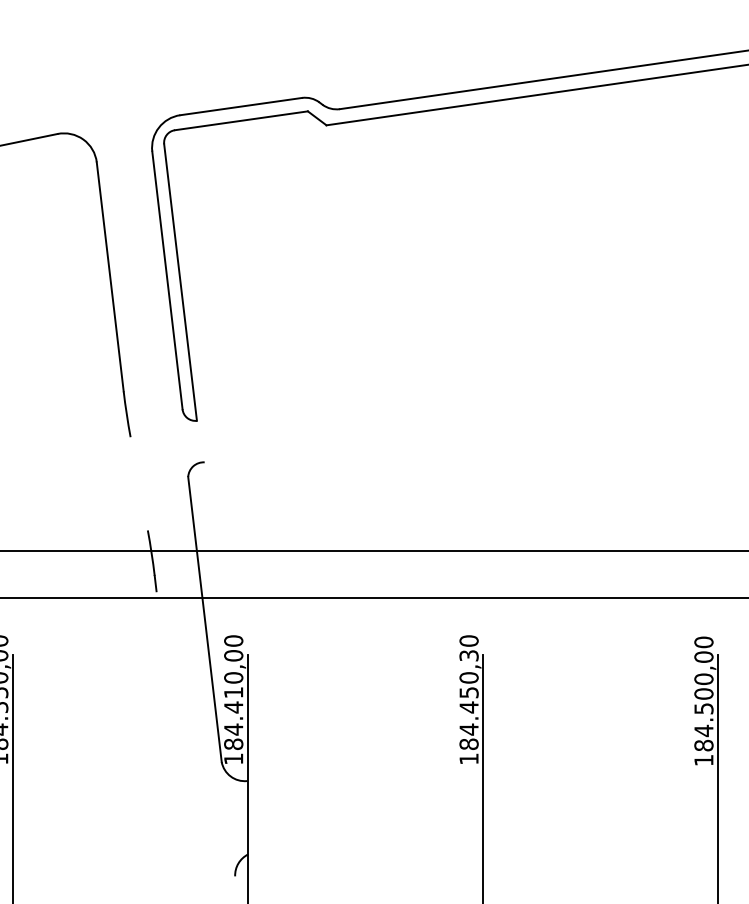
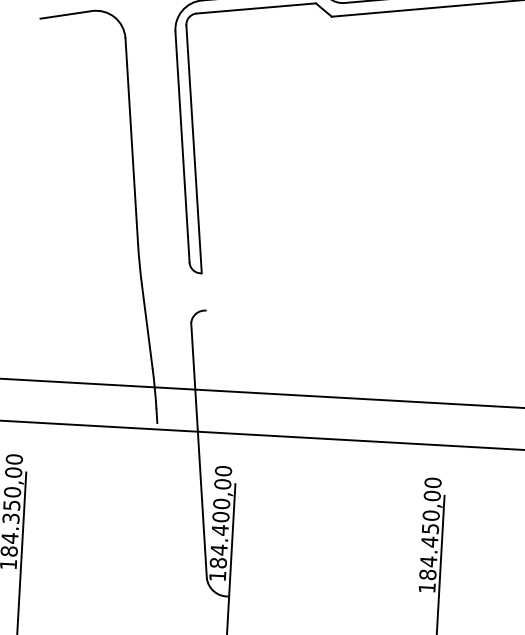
line: (138, 483) -> (146, 326), added
text: (468, 655) -> (431, 495), 184.450,30 -> 184.450,00
text: (233, 692) -> (220, 516), 184.410,00 -> 184.400,00

